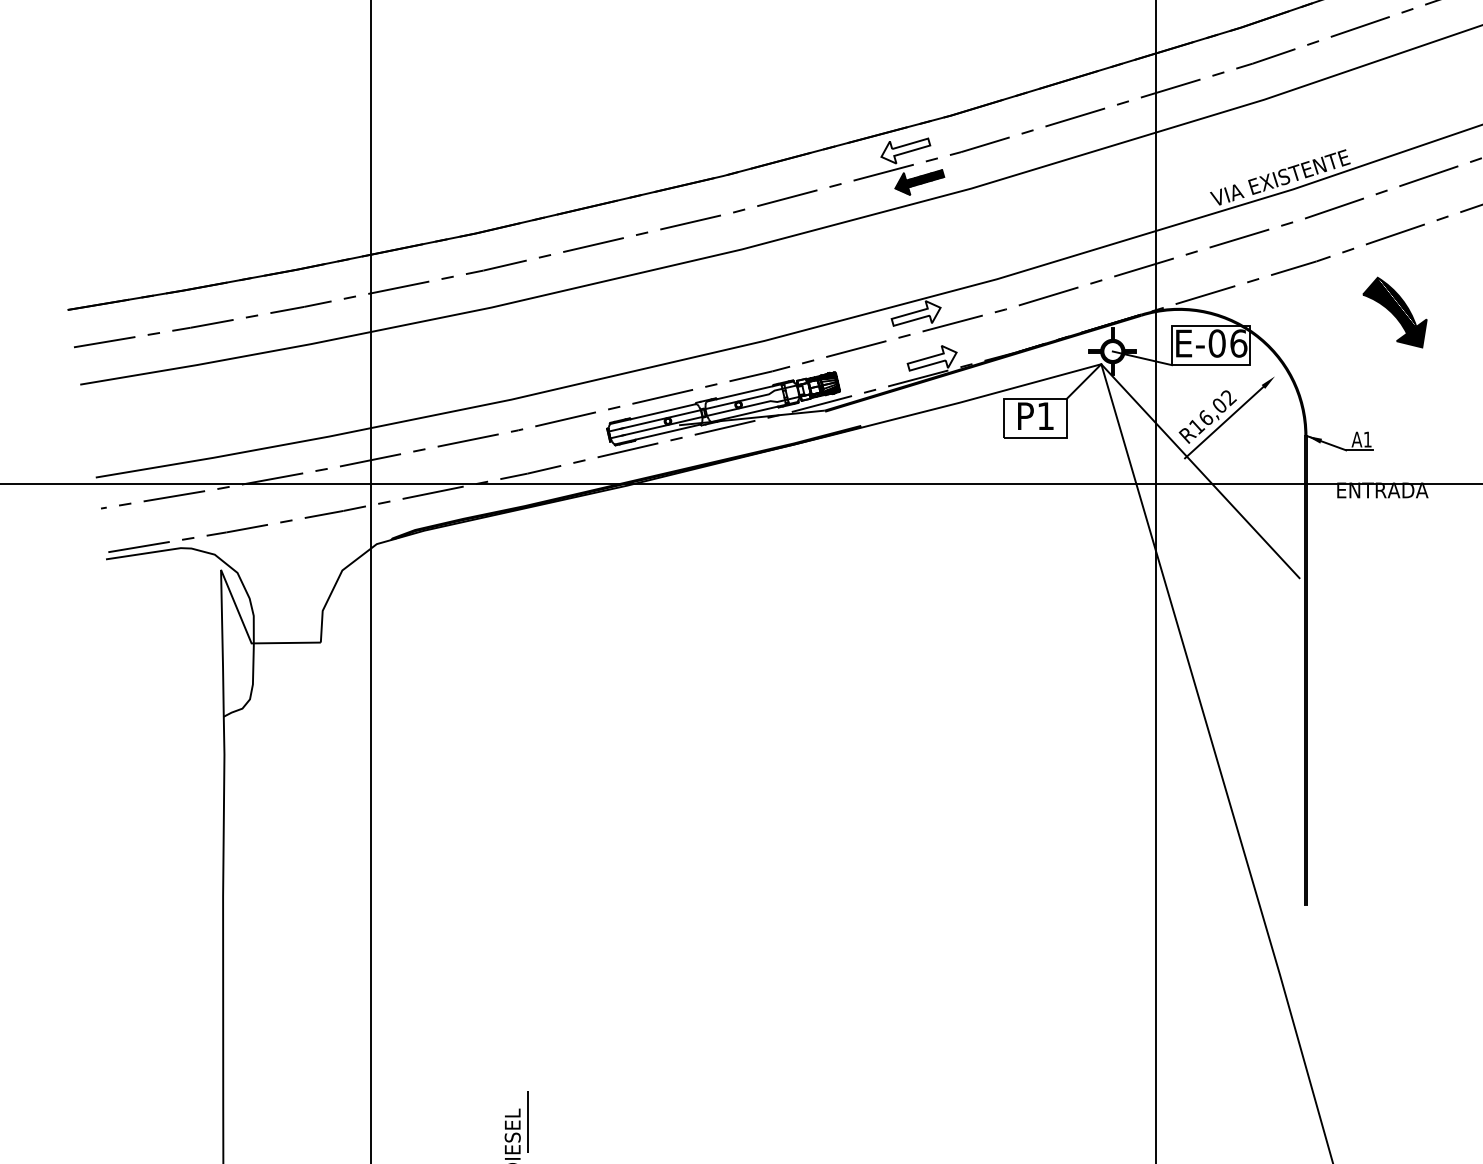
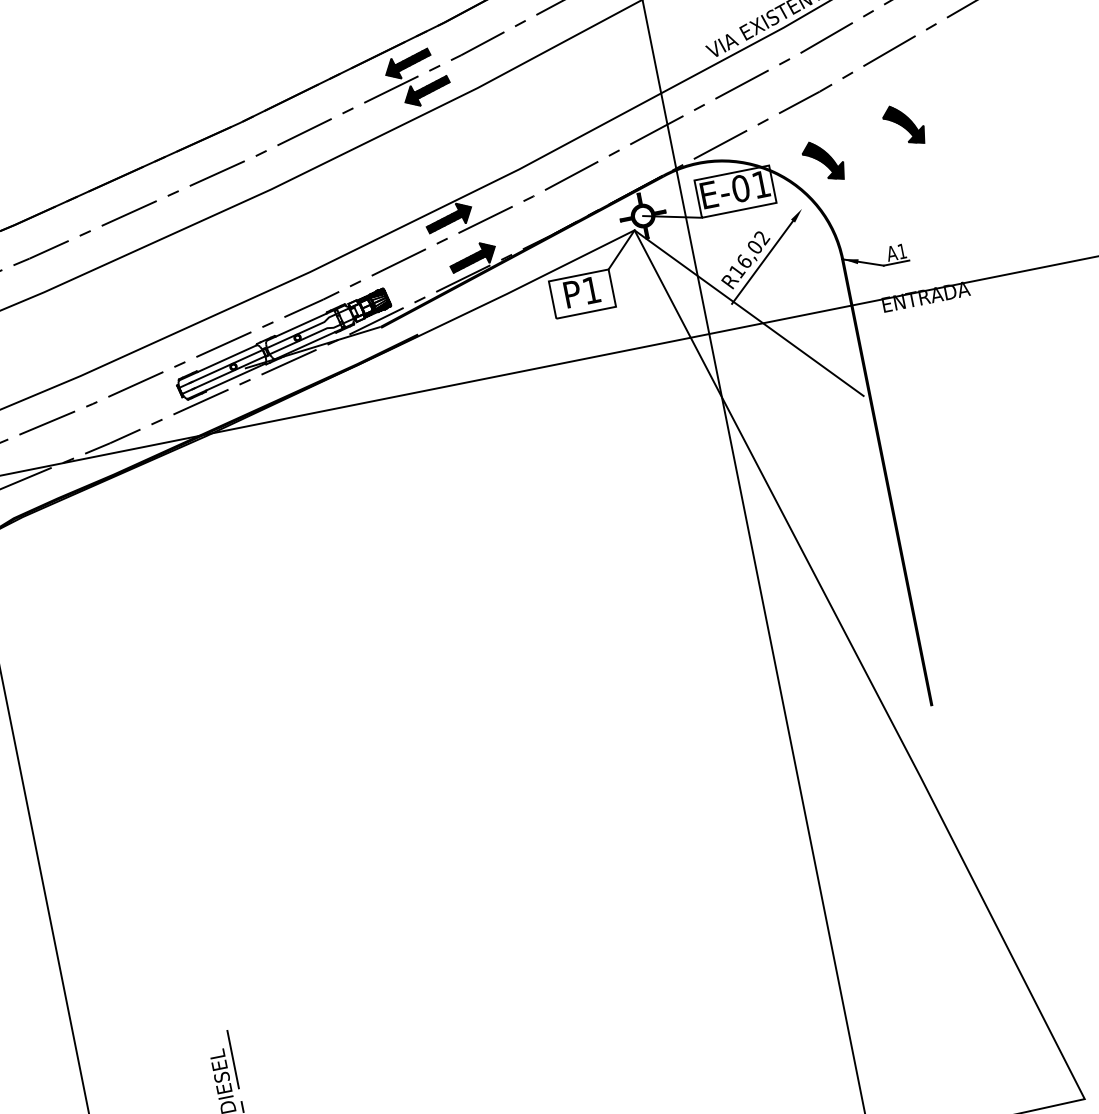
hatch: (905, 150) -> (407, 64), added
part: (1394, 312) -> (903, 125), size x0.62
hatch: (915, 313) -> (448, 217), added
part: (1305, 332) -> (822, 161), added
text: (1238, 343) -> (761, 184), E-06 -> E-01
hatch: (931, 358) -> (472, 257), added

